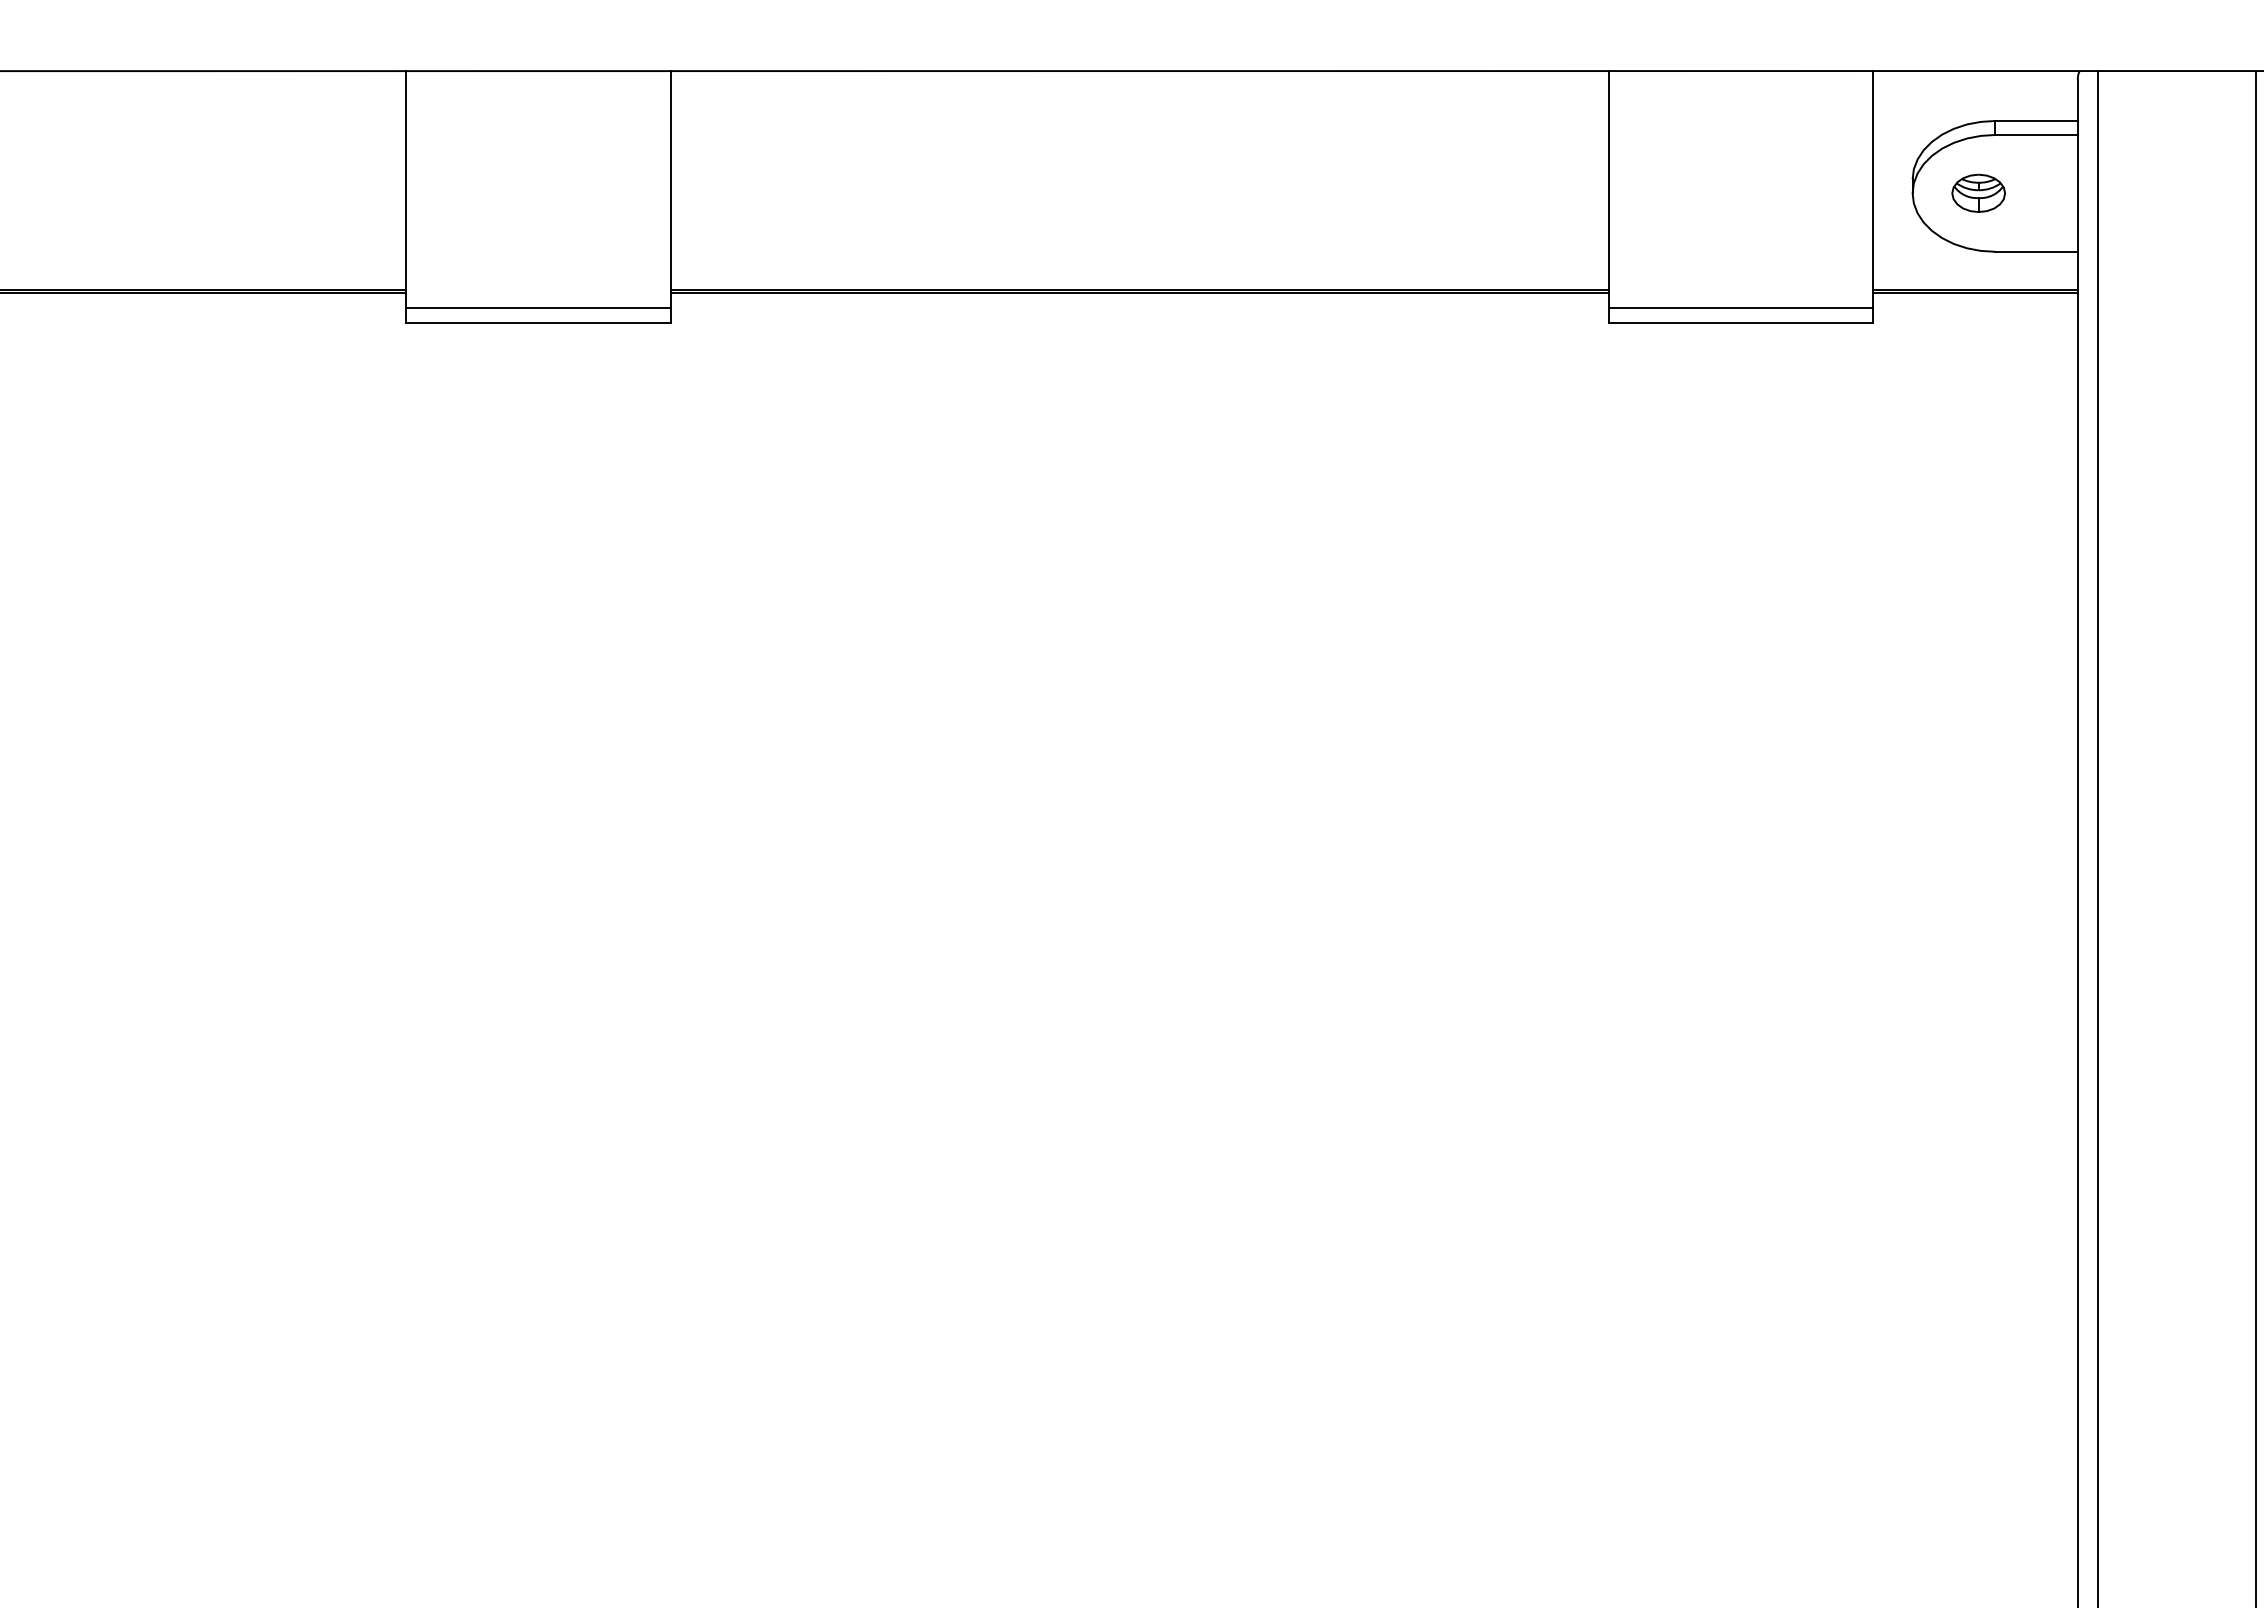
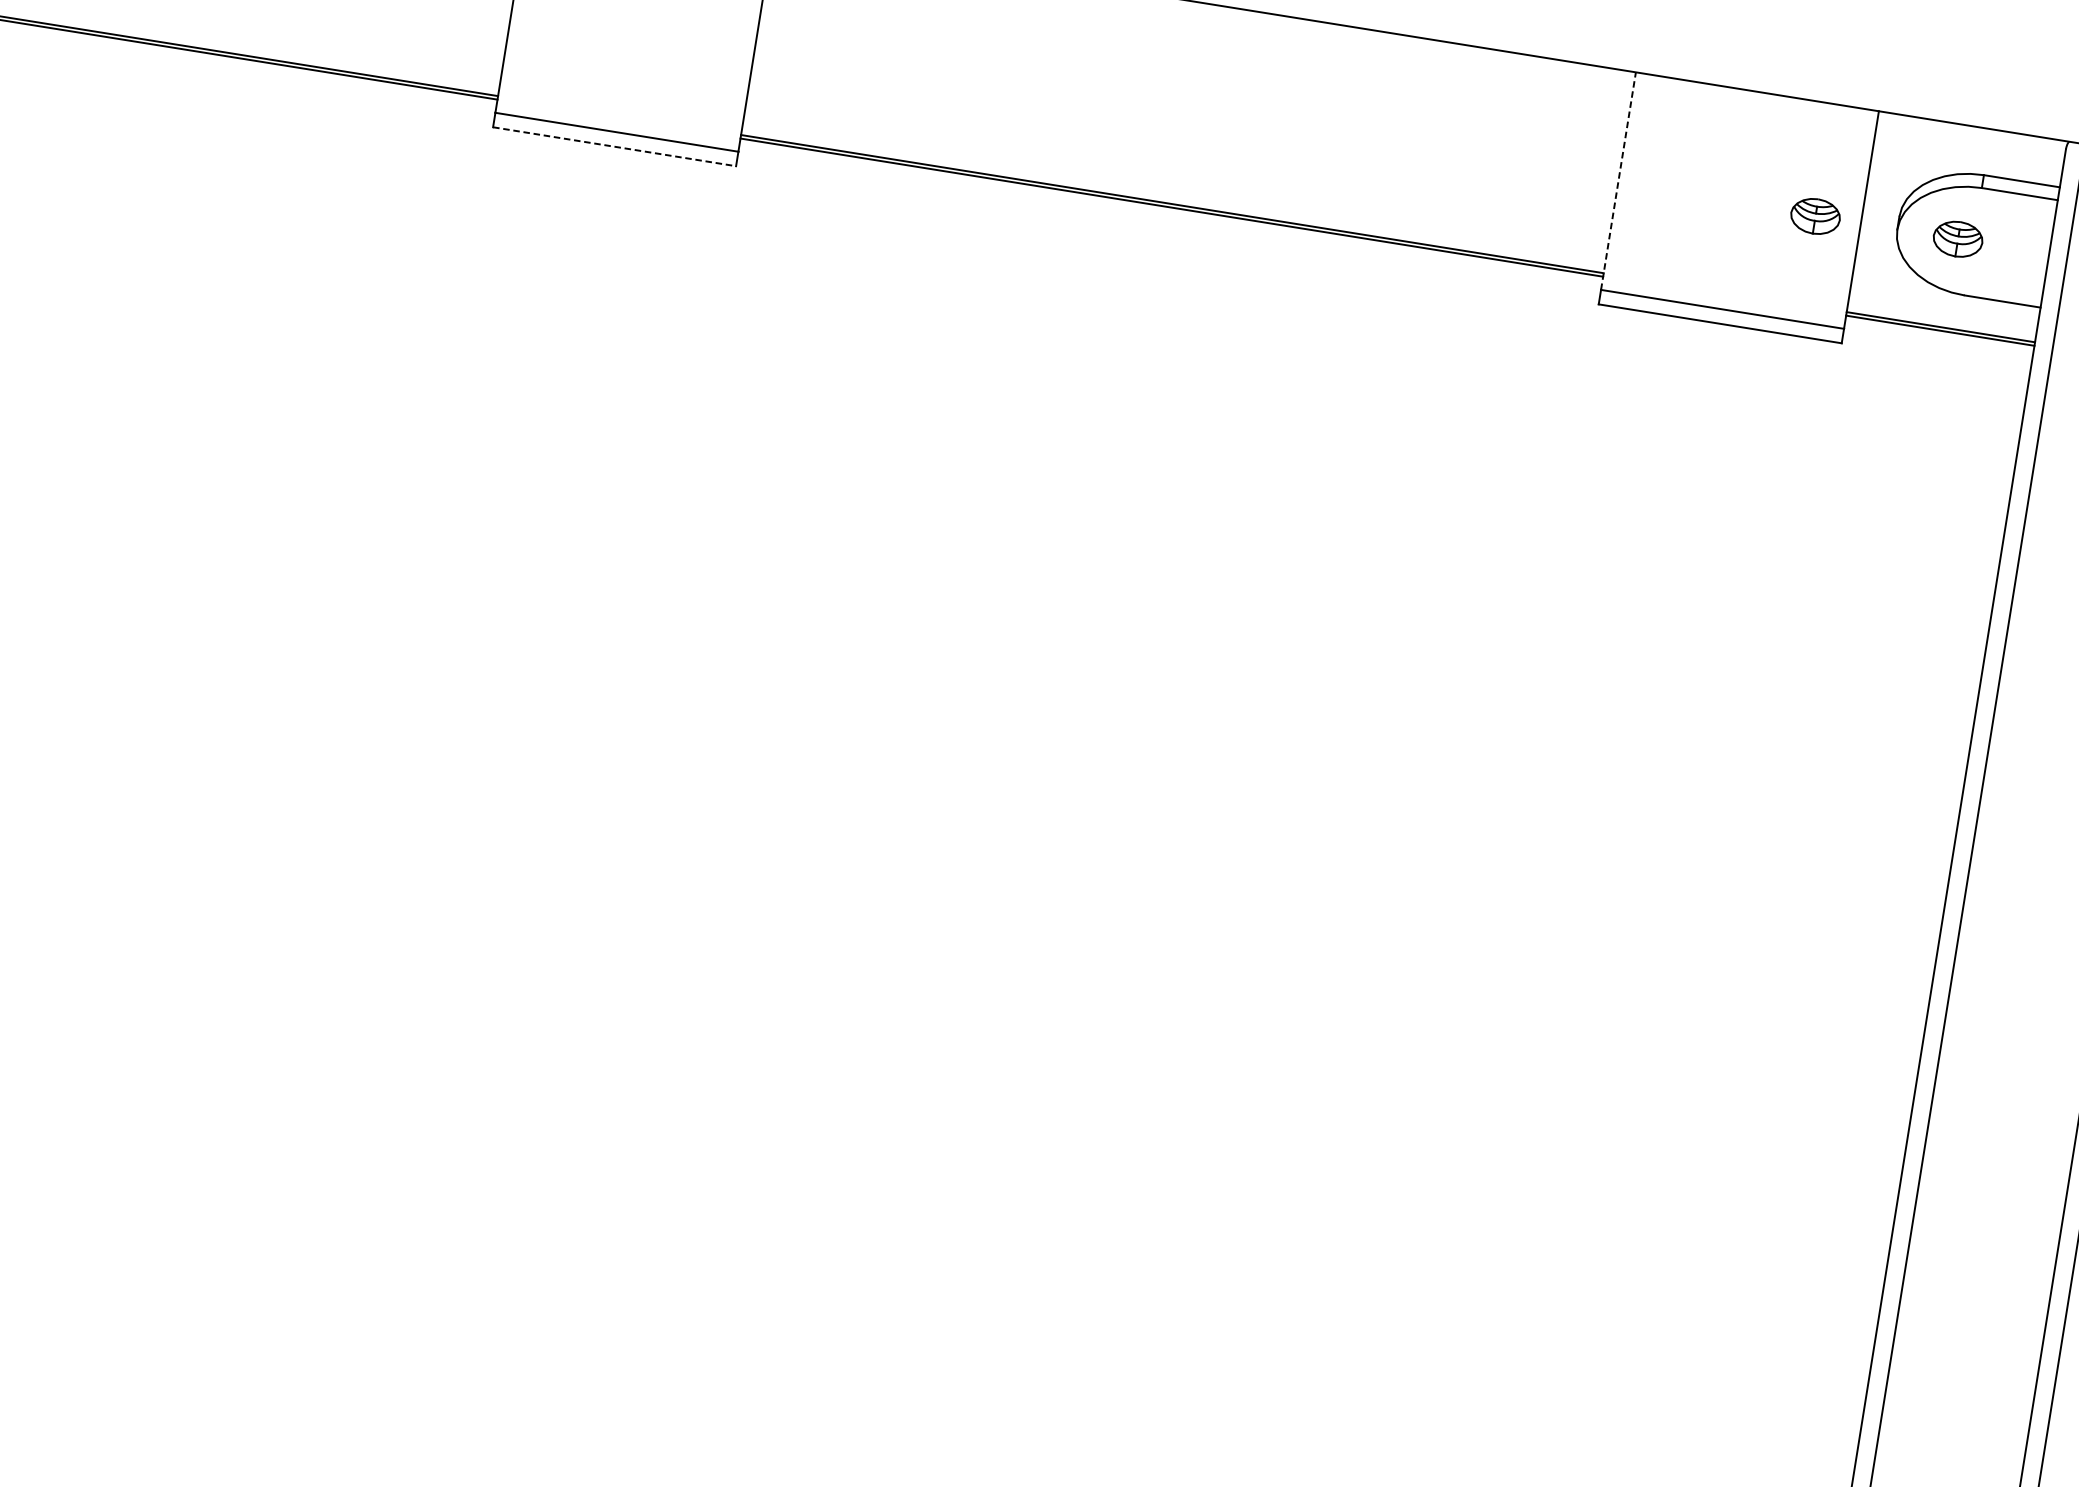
line: (1608, 188) -> (1618, 180), solid -> dashed
part: (1823, 192) -> (1815, 215), added
line: (538, 323) -> (614, 146), solid -> dashed

